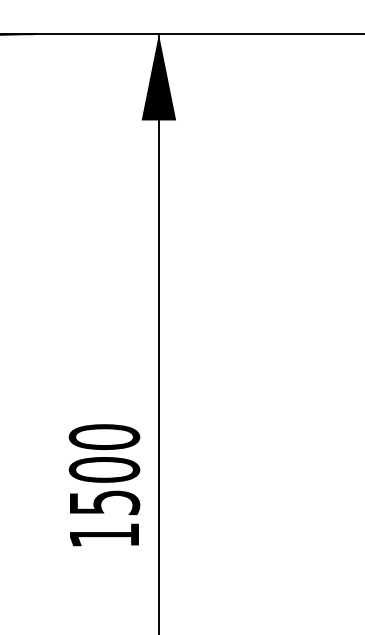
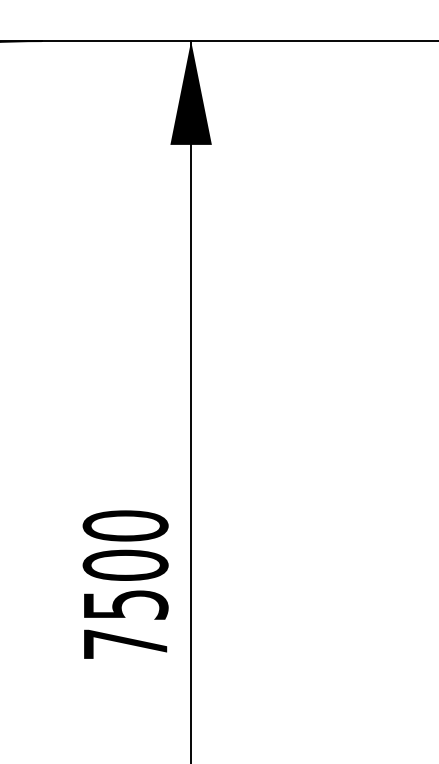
text: (104, 535) -> (125, 644), 1500 -> 7500

